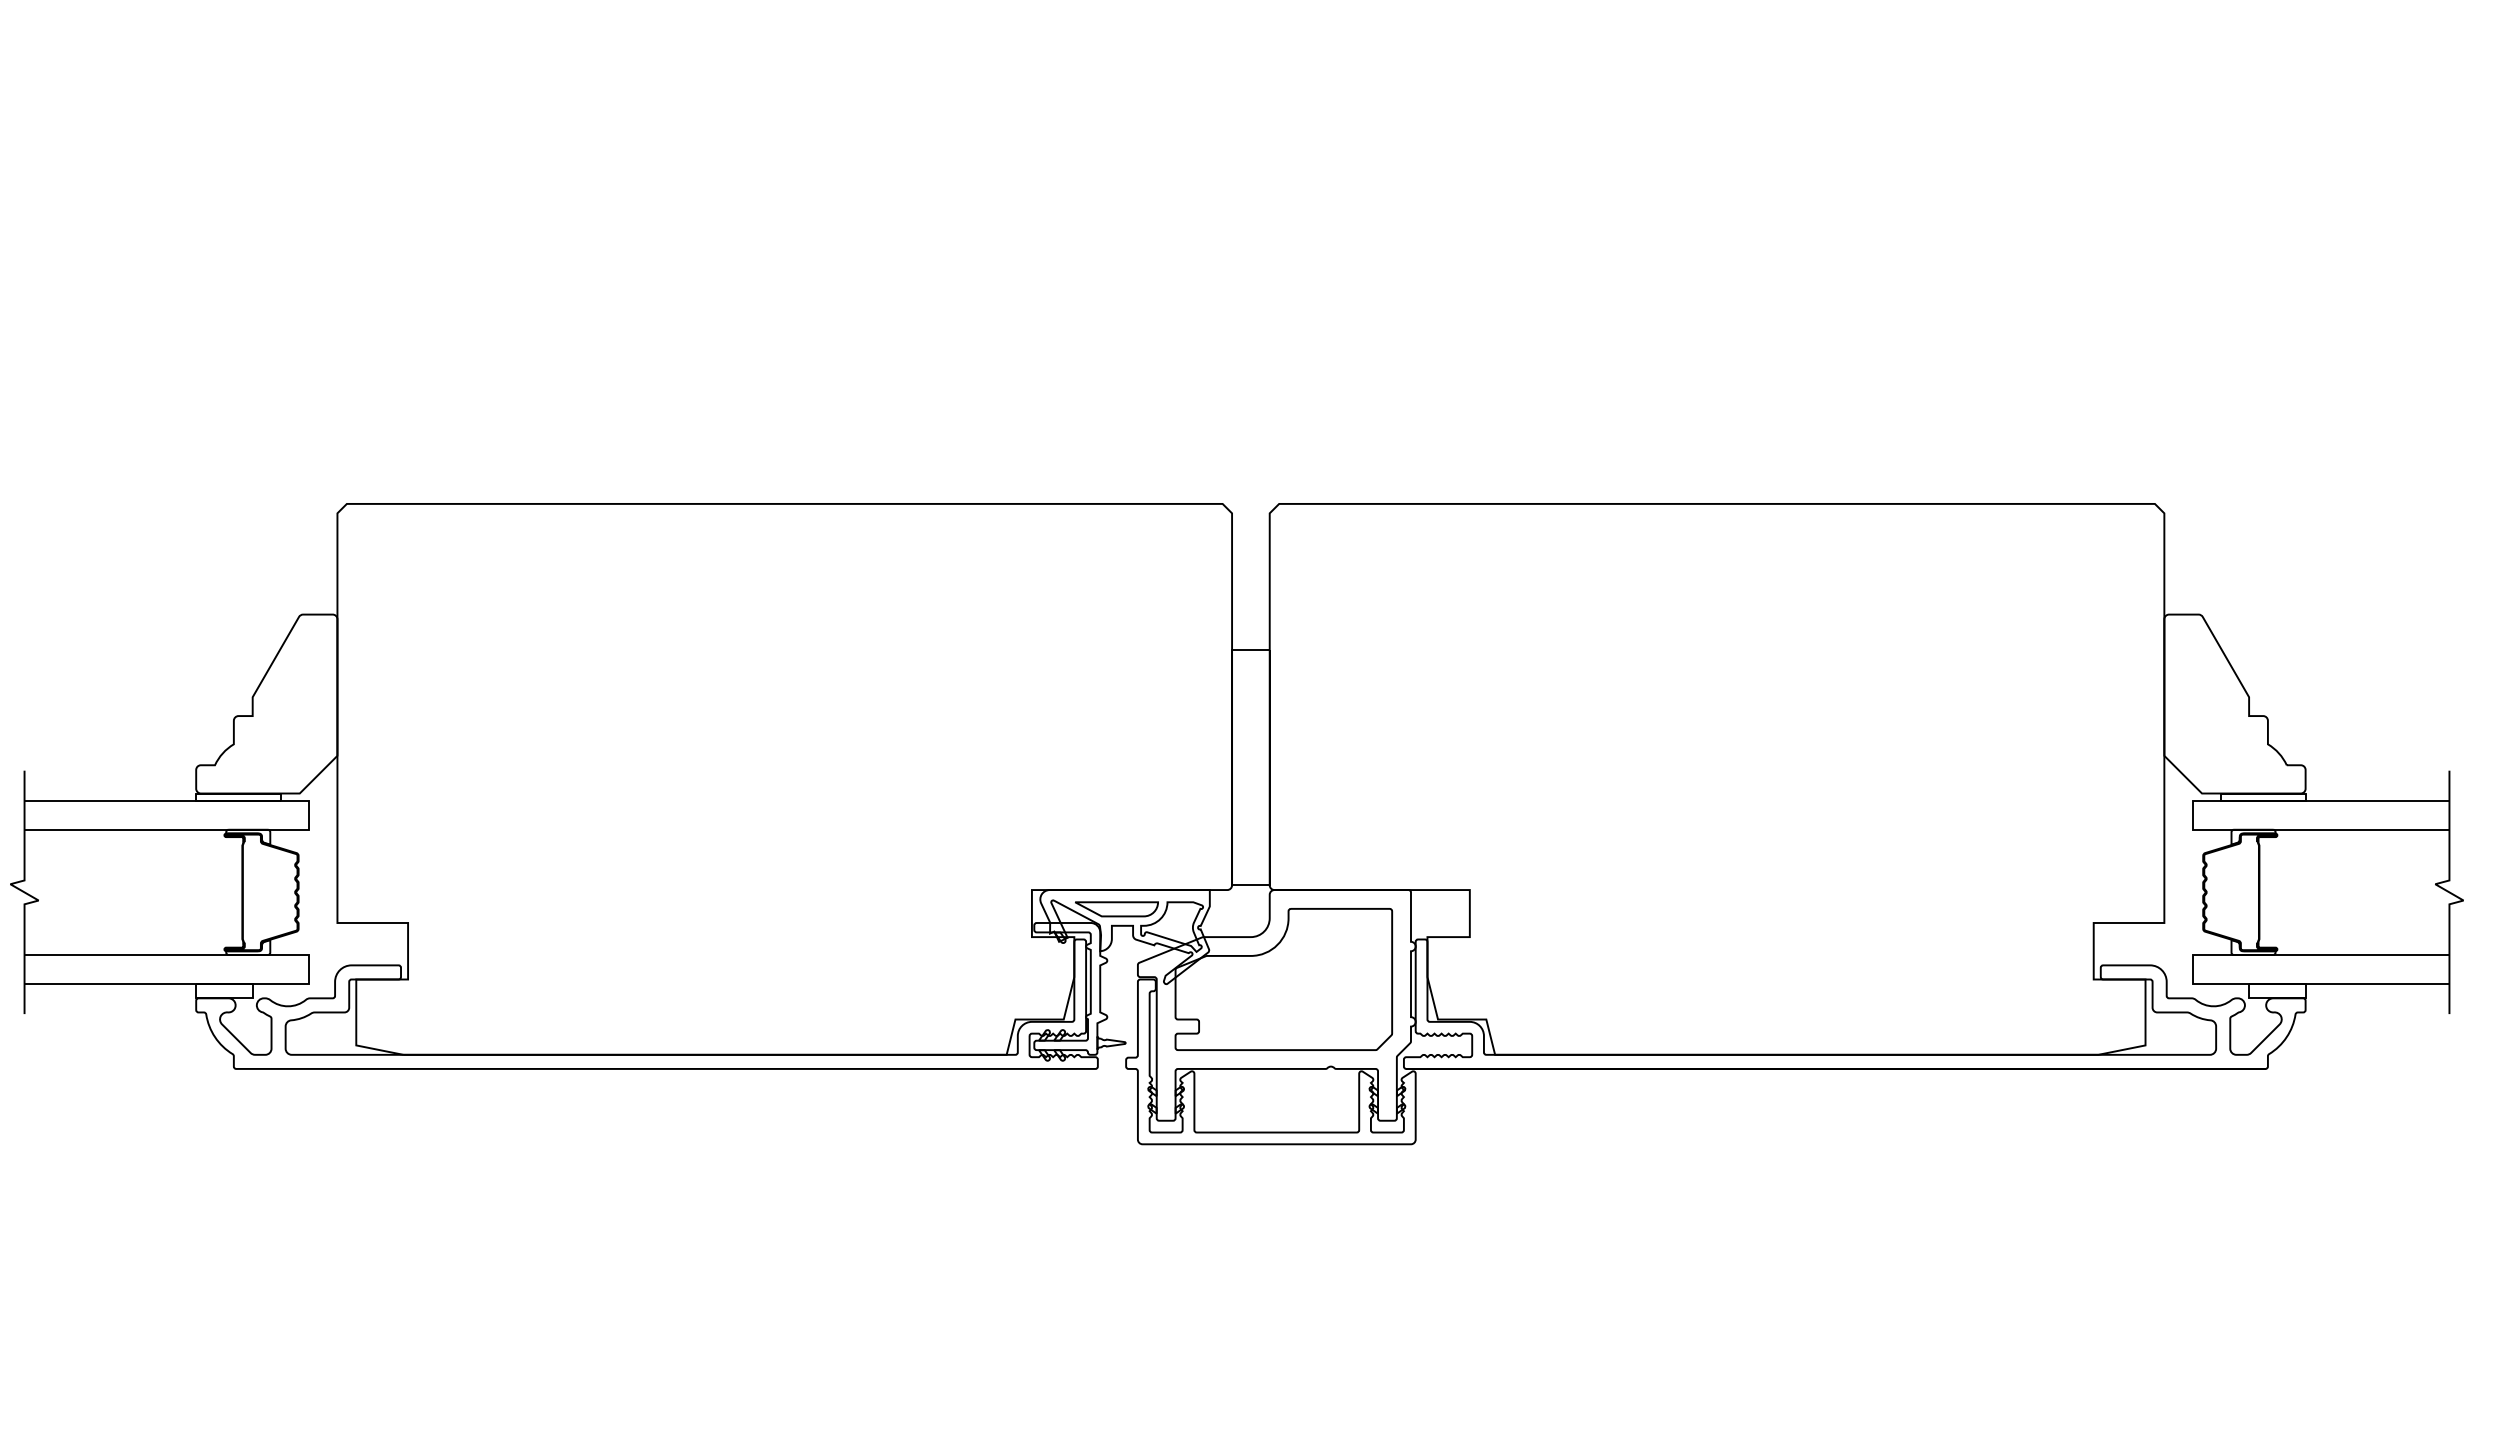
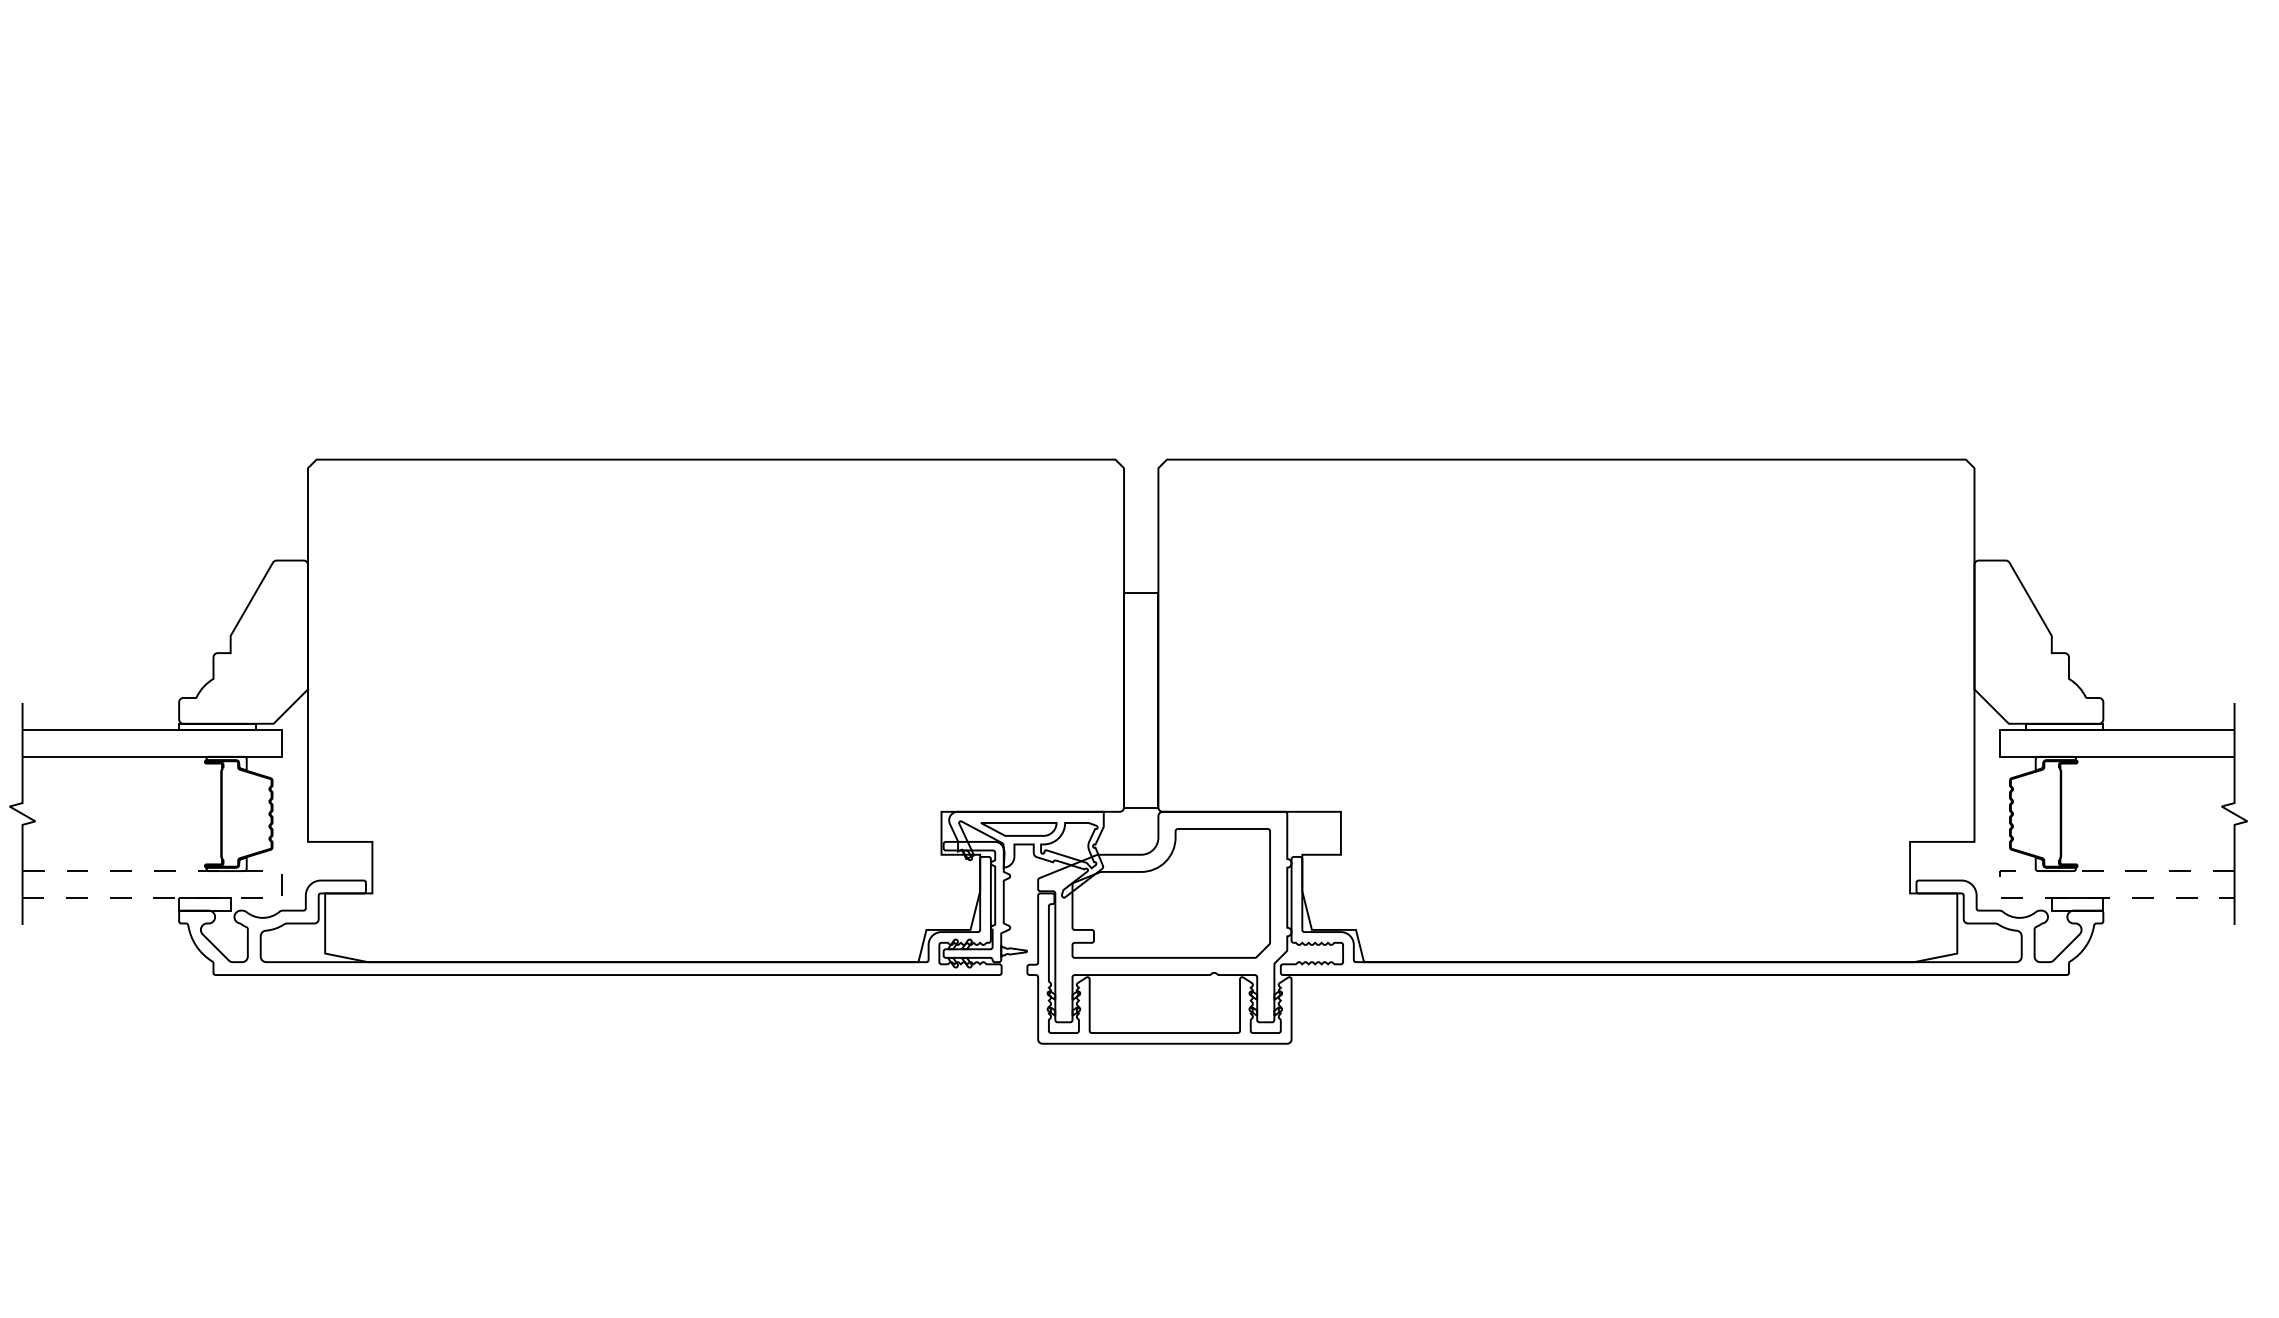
line: (309, 969) -> (282, 884), solid -> dashed
line: (2192, 969) -> (2000, 884), solid -> dashed

